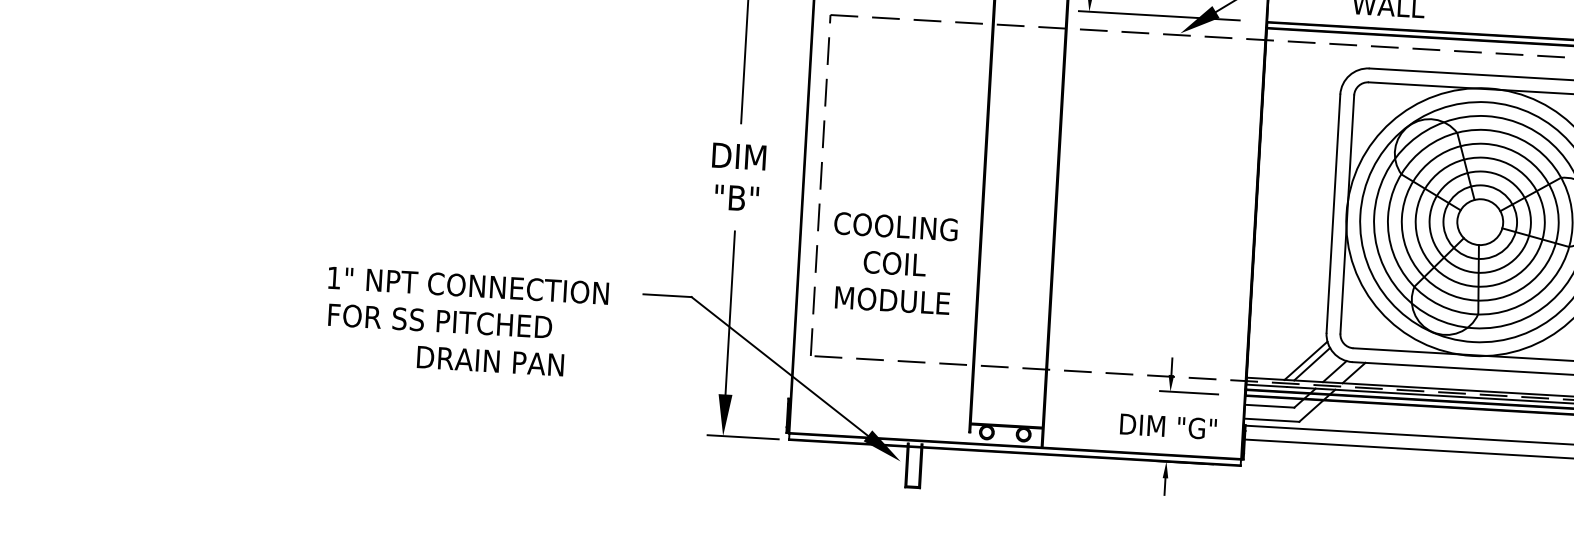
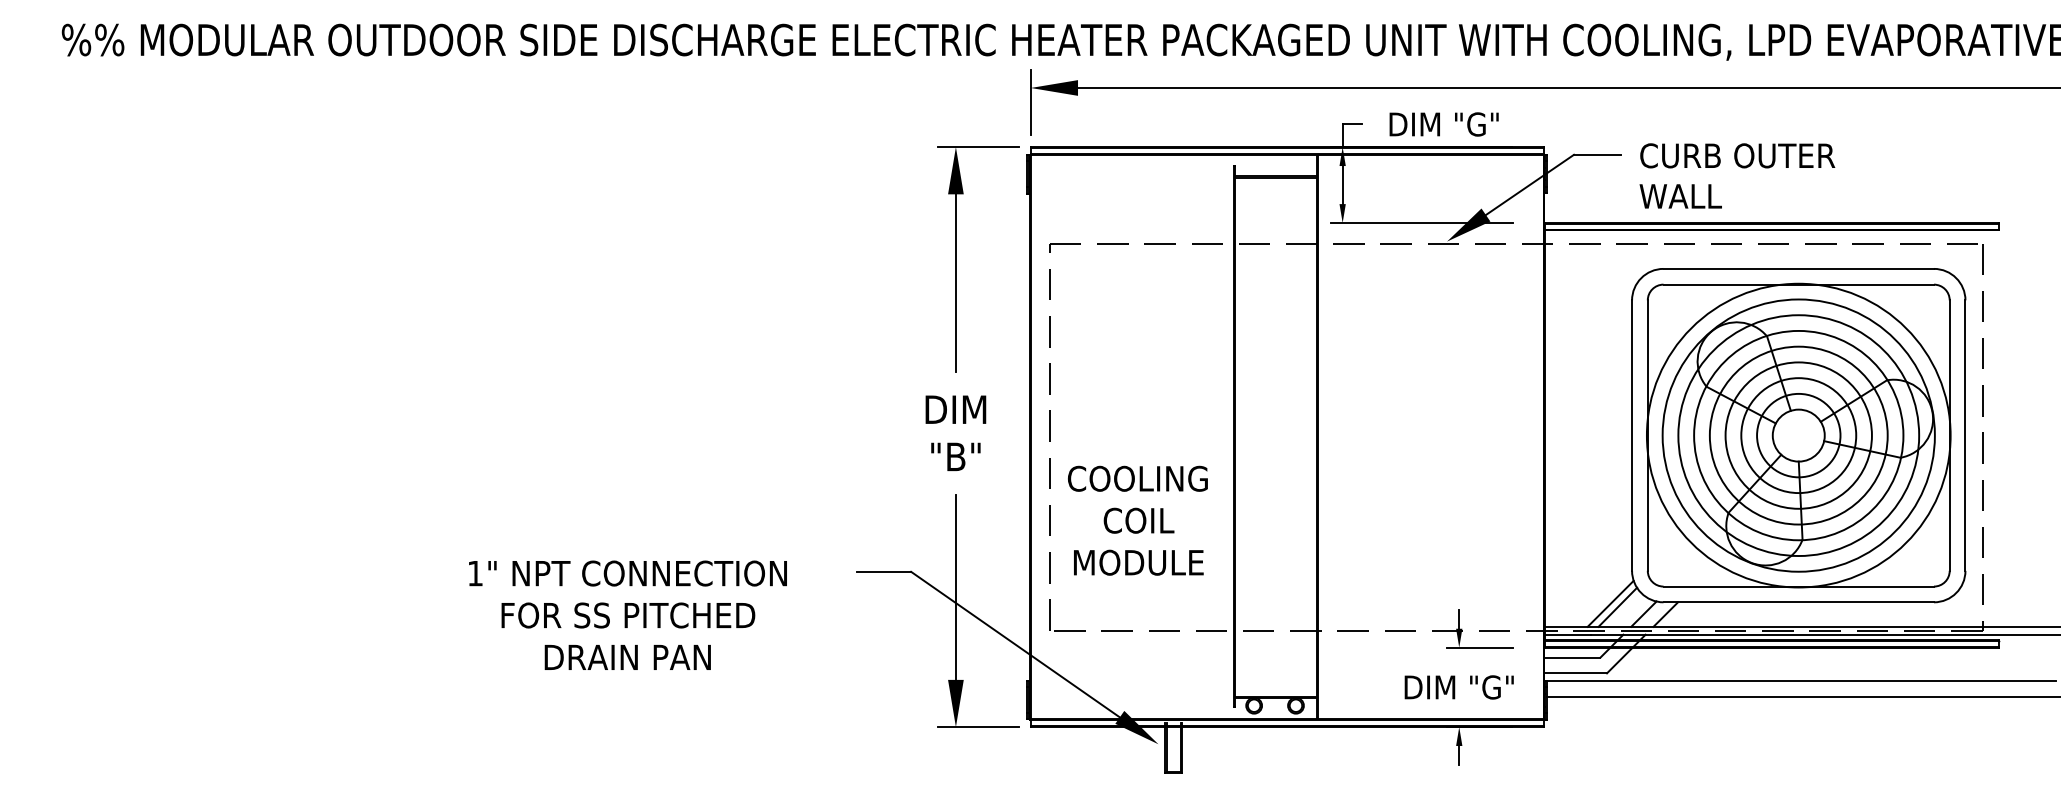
text: (468, 285) -> (627, 573), moved
text: (490, 361) -> (627, 657), moved

